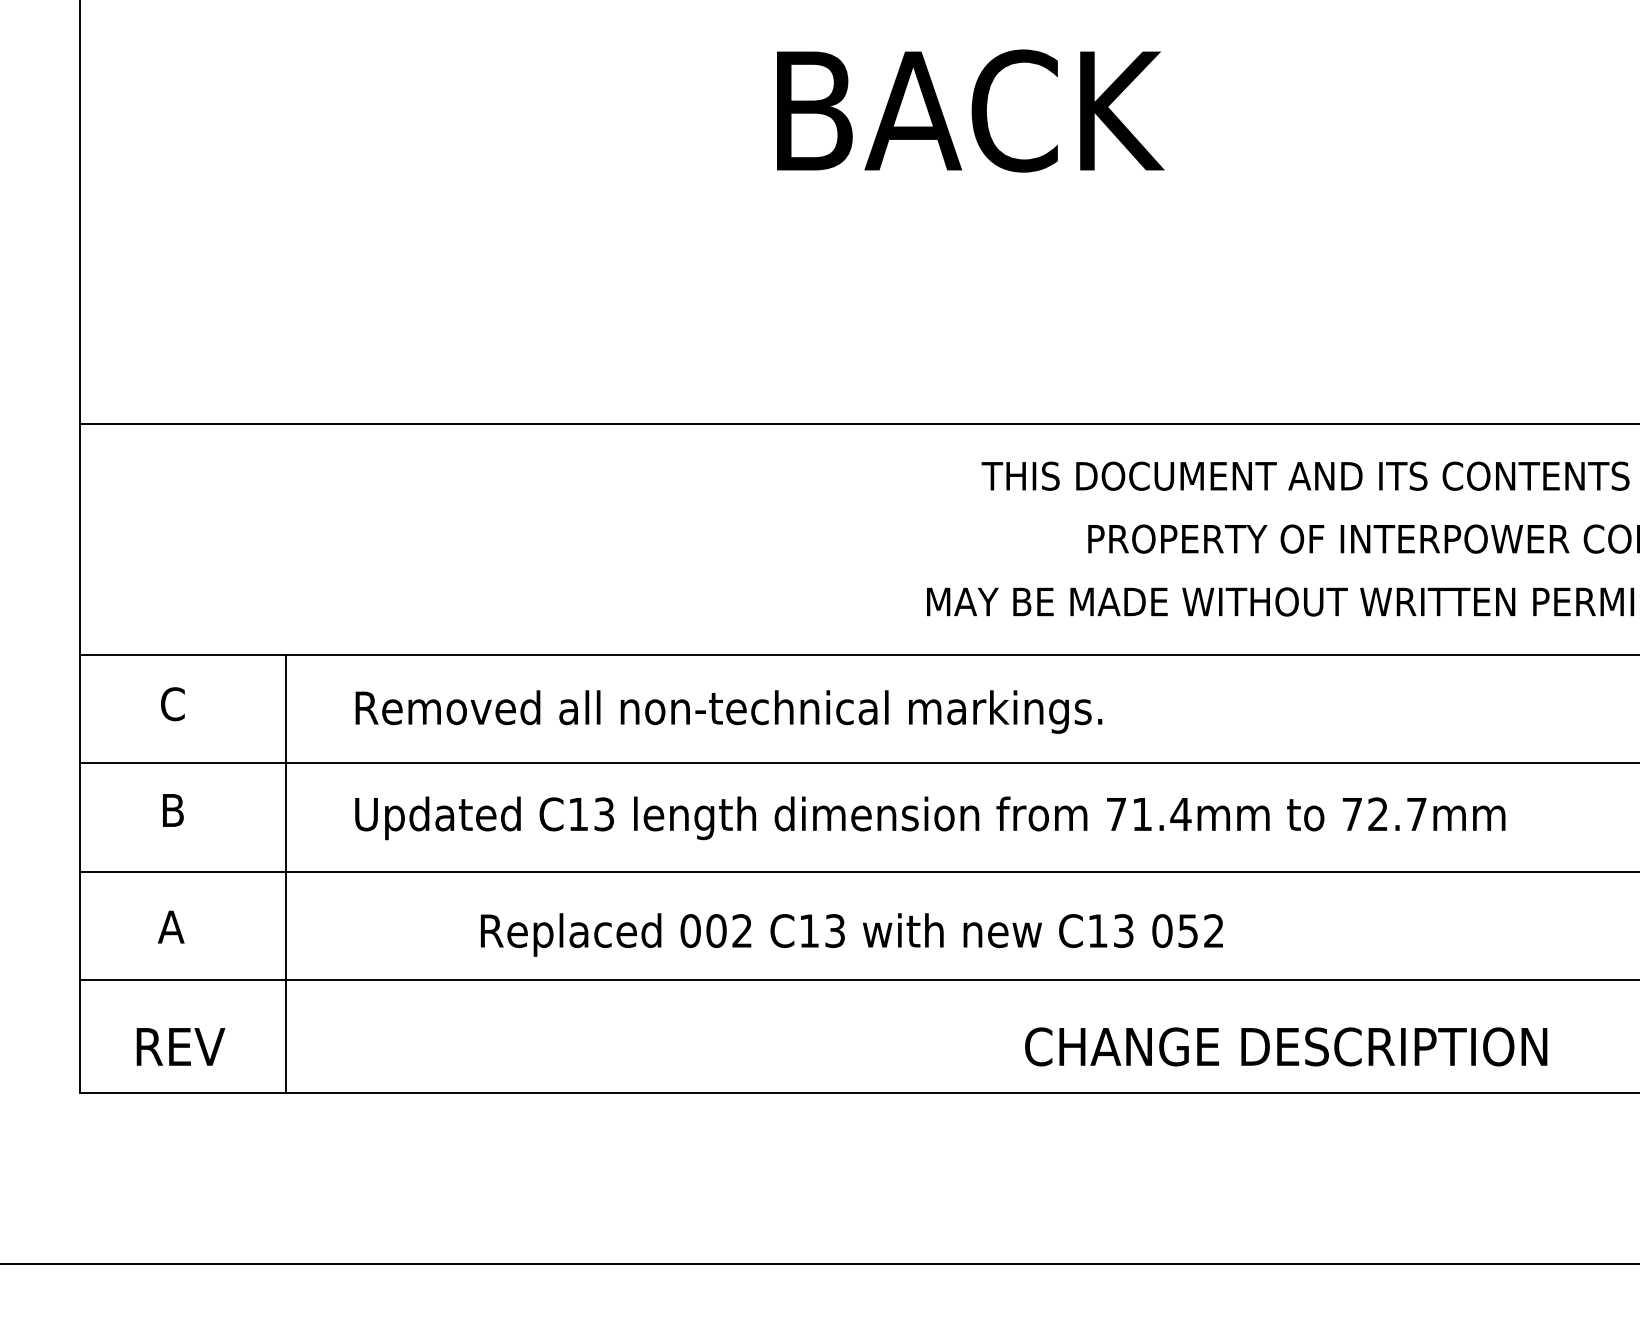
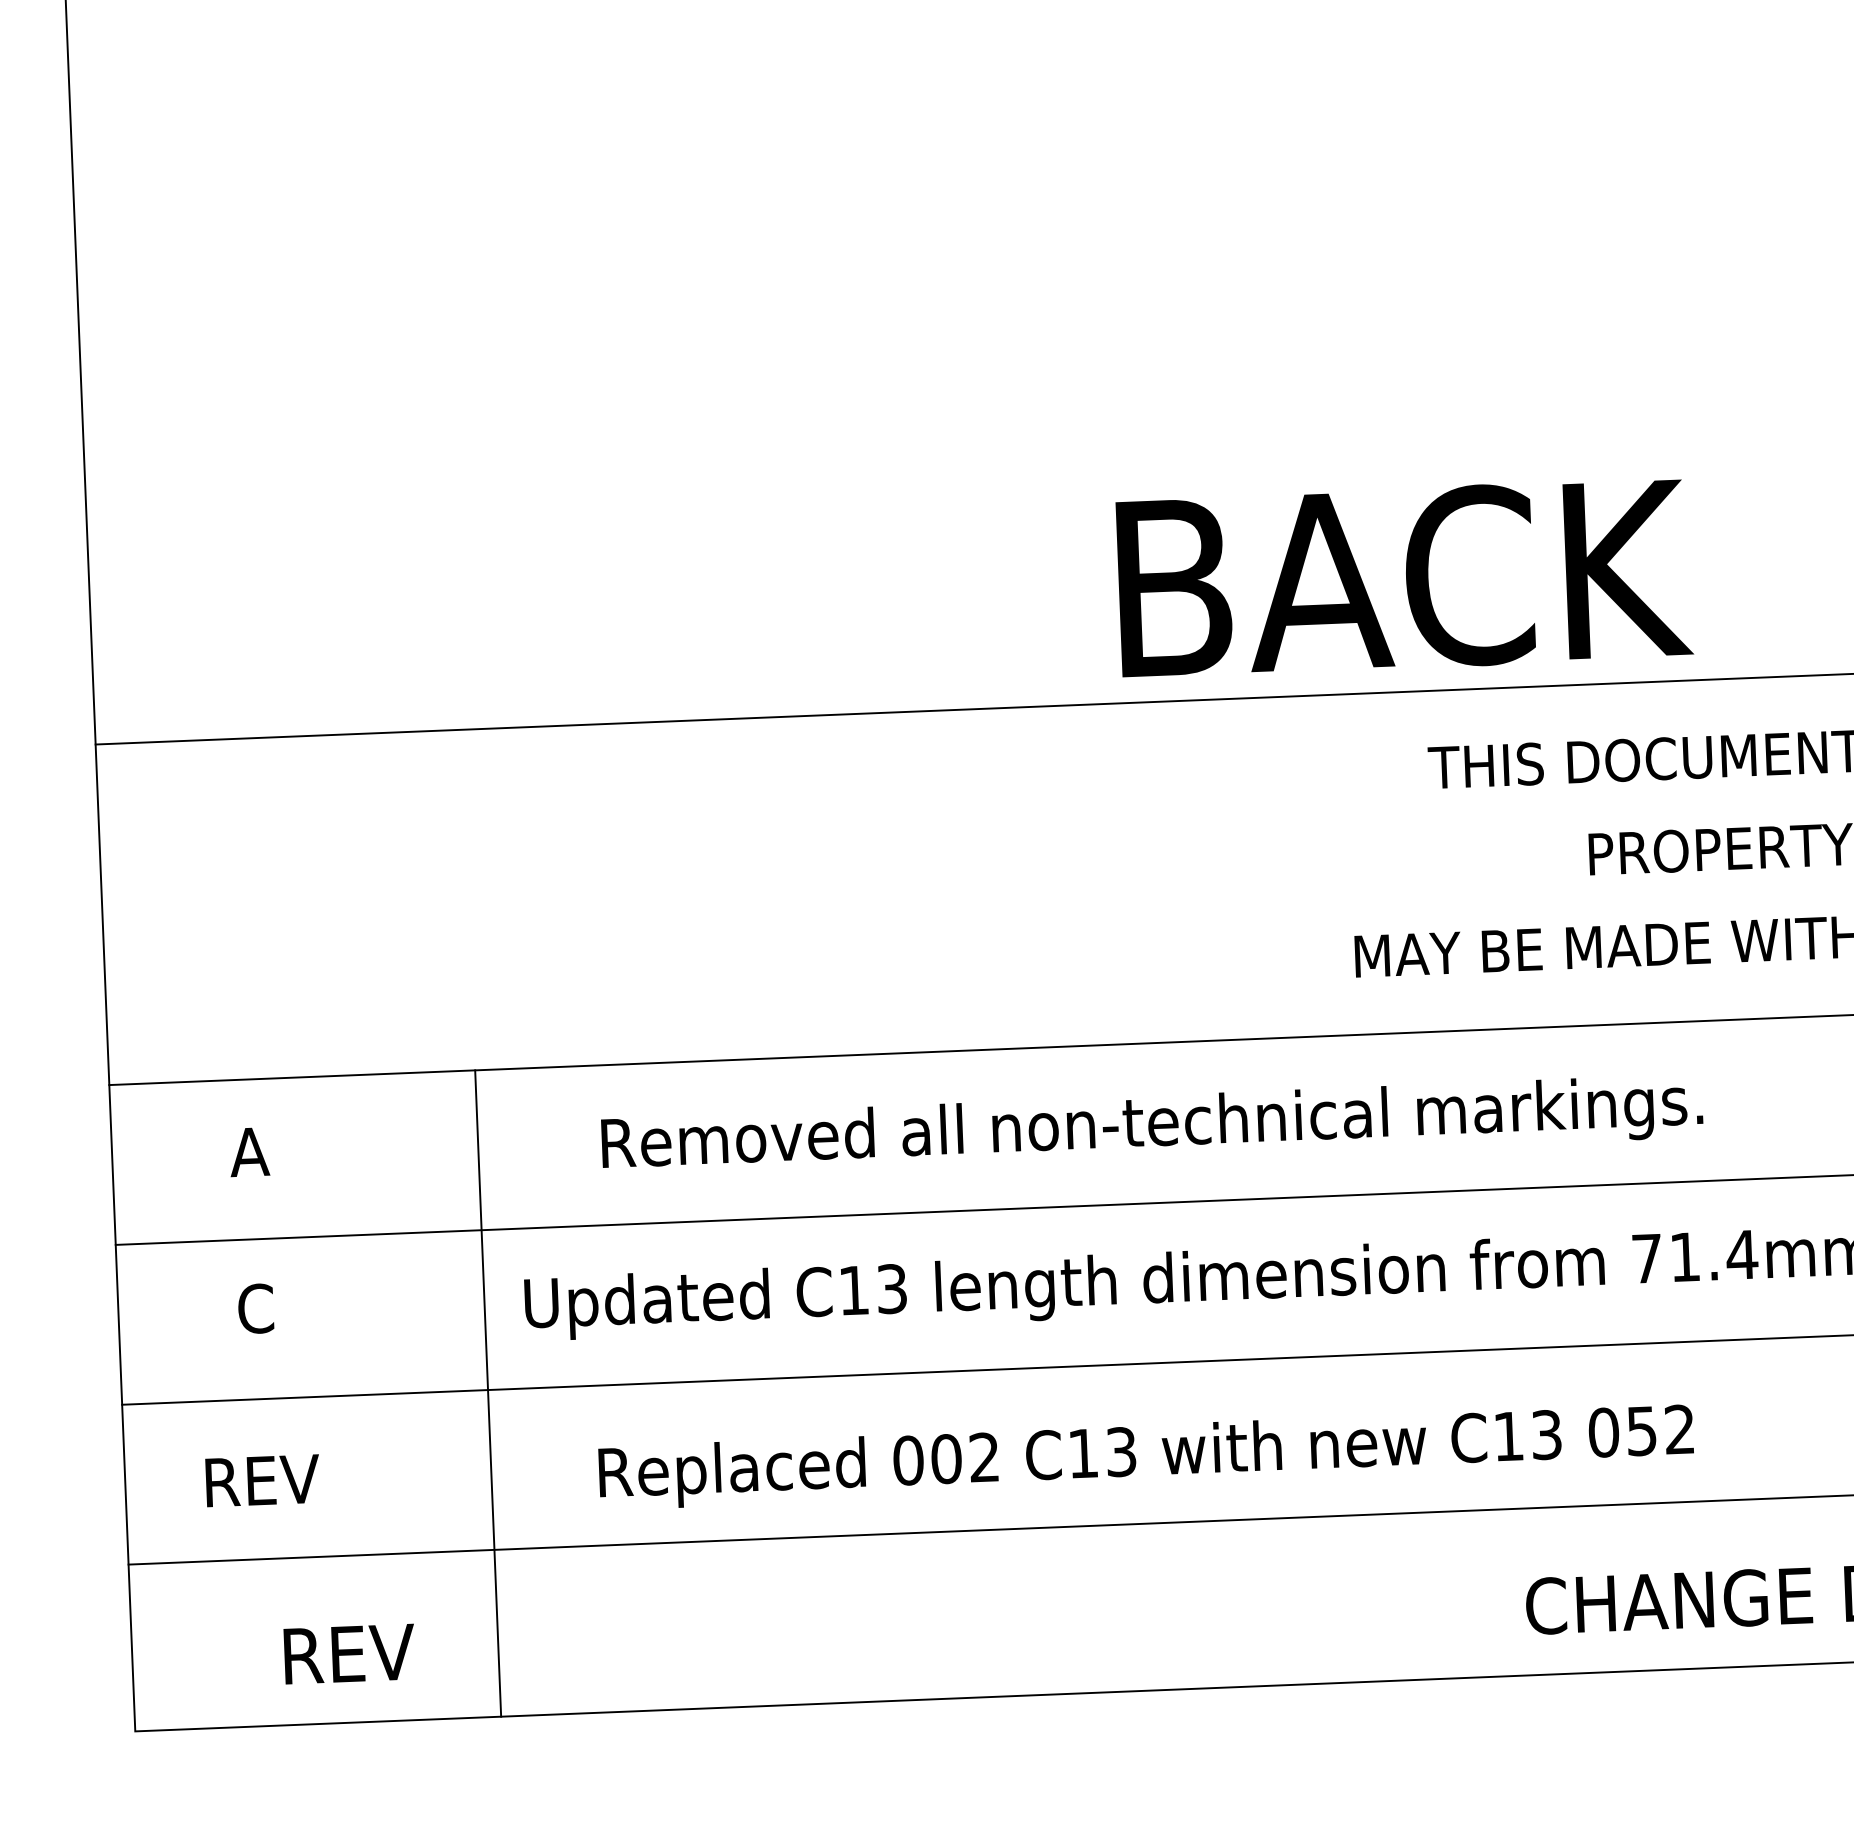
text: (970, 110) -> (1404, 577), moved
text: (172, 704) -> (249, 1152), C -> A
text: (728, 711) -> (1151, 1126), moved
text: (172, 810) -> (255, 1308), B -> C
line: (285, 873) -> (487, 1392), moved
text: (172, 926) -> (262, 1479), A -> REV
text: (851, 934) -> (1145, 1456), moved
text: (180, 1046) -> (348, 1653), moved

